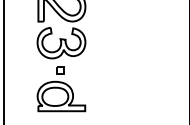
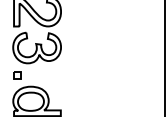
part: (60, 70) -> (17, 75), moved

